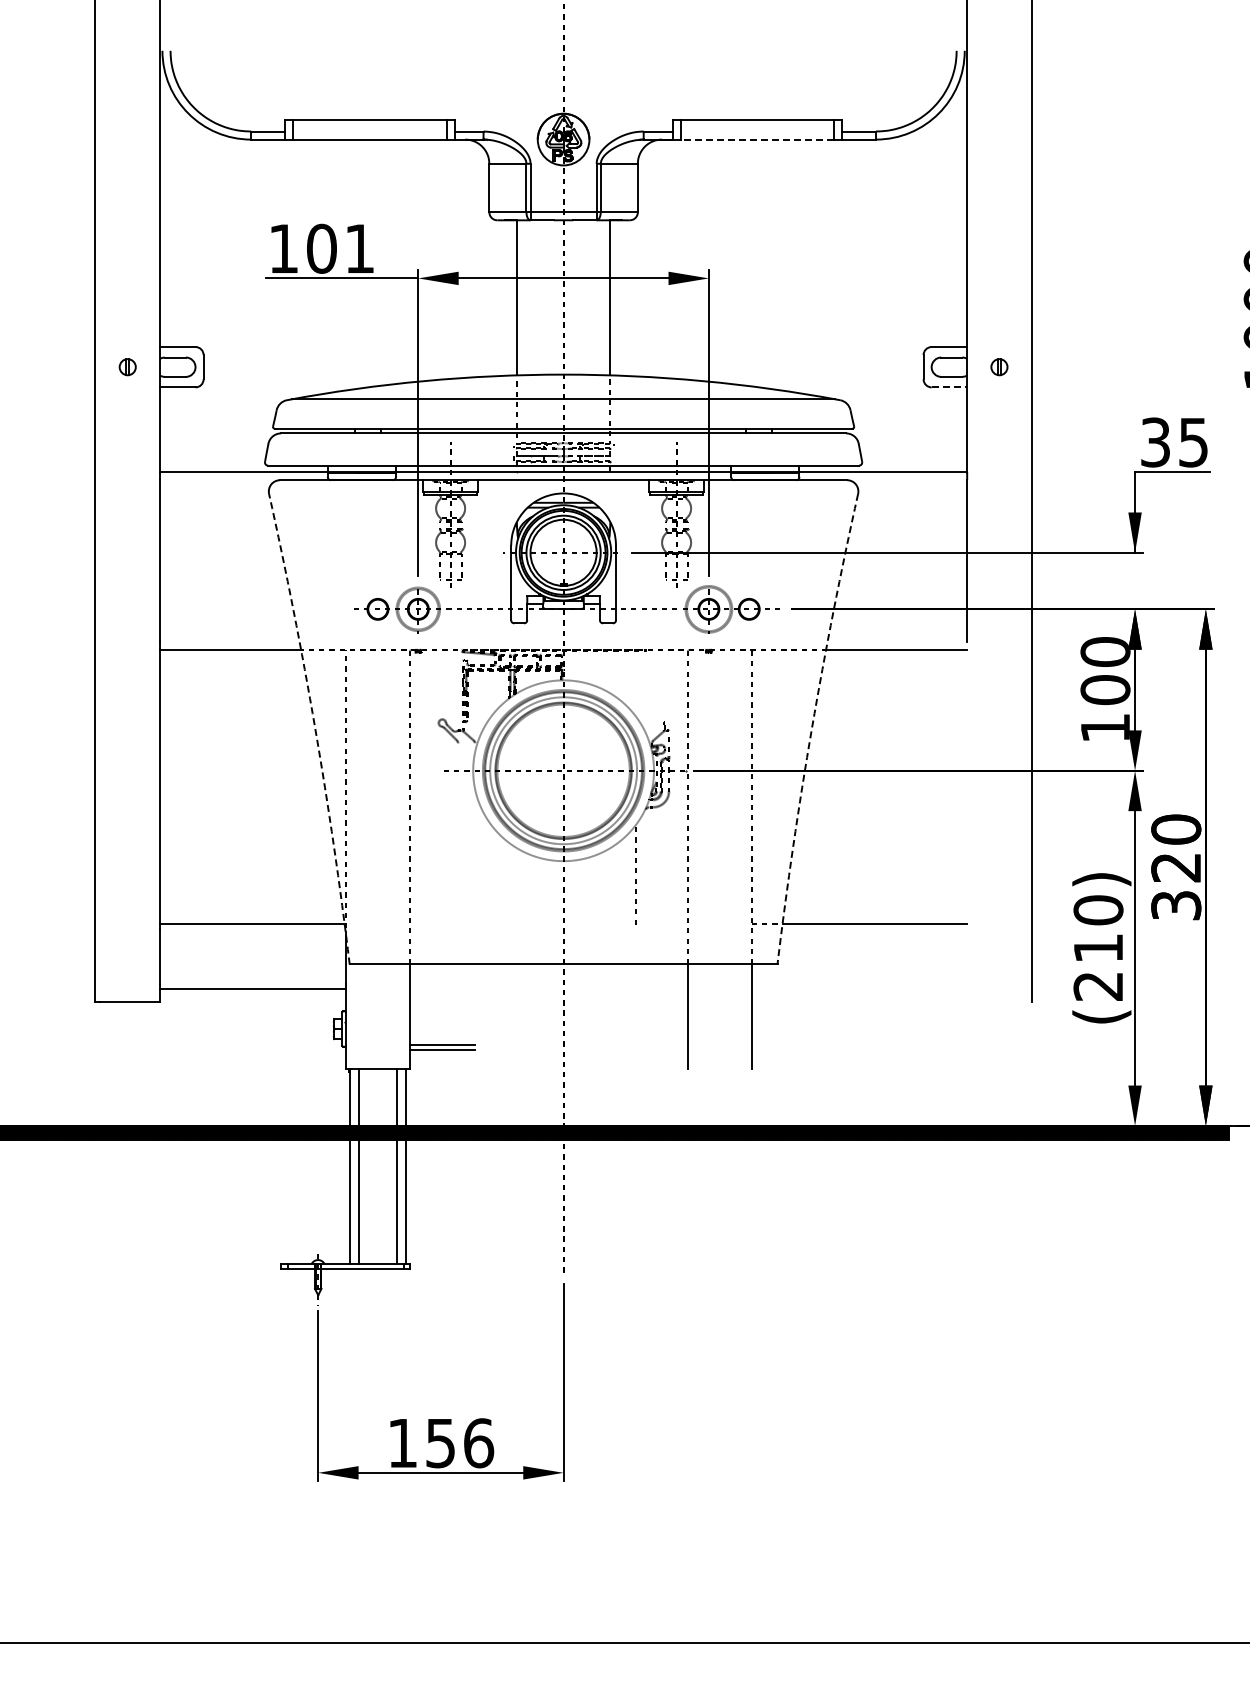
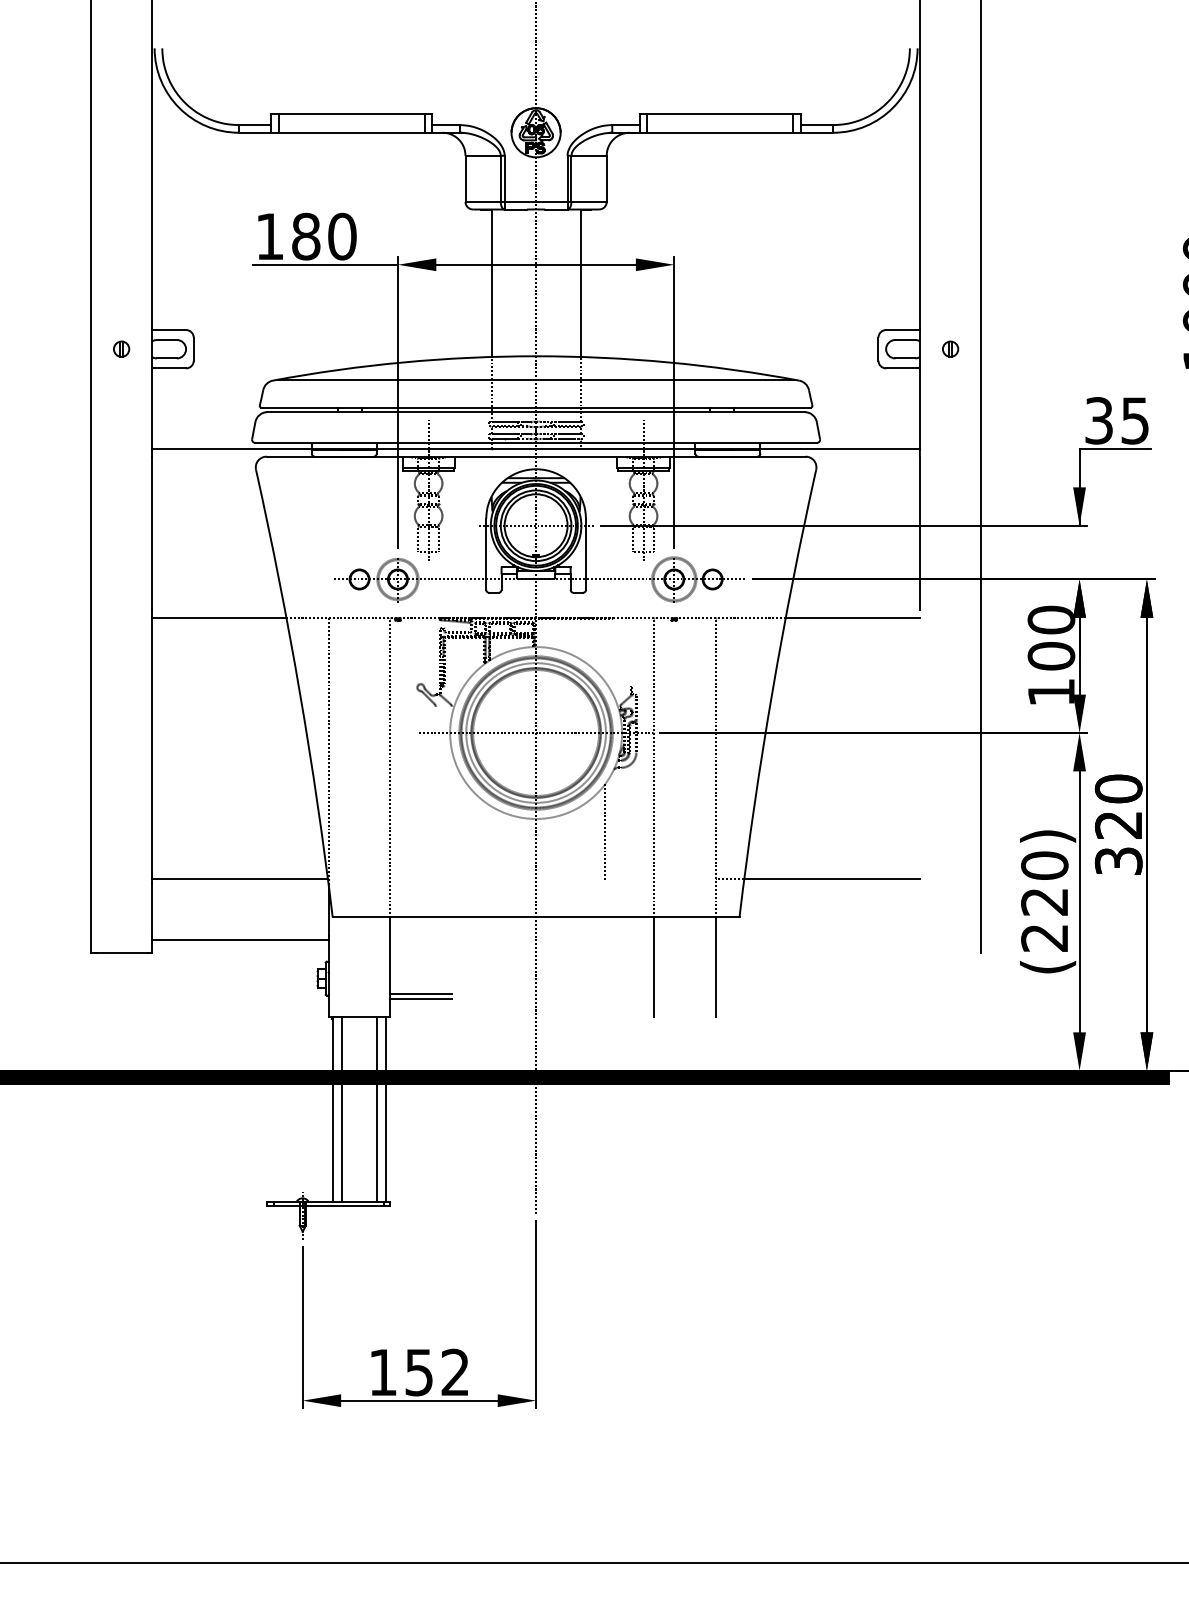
line: (757, 139) -> (720, 132), dashed -> solid
text: (340, 248) -> (323, 236), 101 -> 180
line: (949, 387) -> (903, 368), dashed -> solid
arc: (315, 728) -> (300, 692), dashed -> solid
arc: (812, 728) -> (772, 692), dashed -> solid
text: (1097, 948) -> (1043, 902), (210) -> (220)
text: (479, 1443) -> (456, 1372), 156 -> 152

